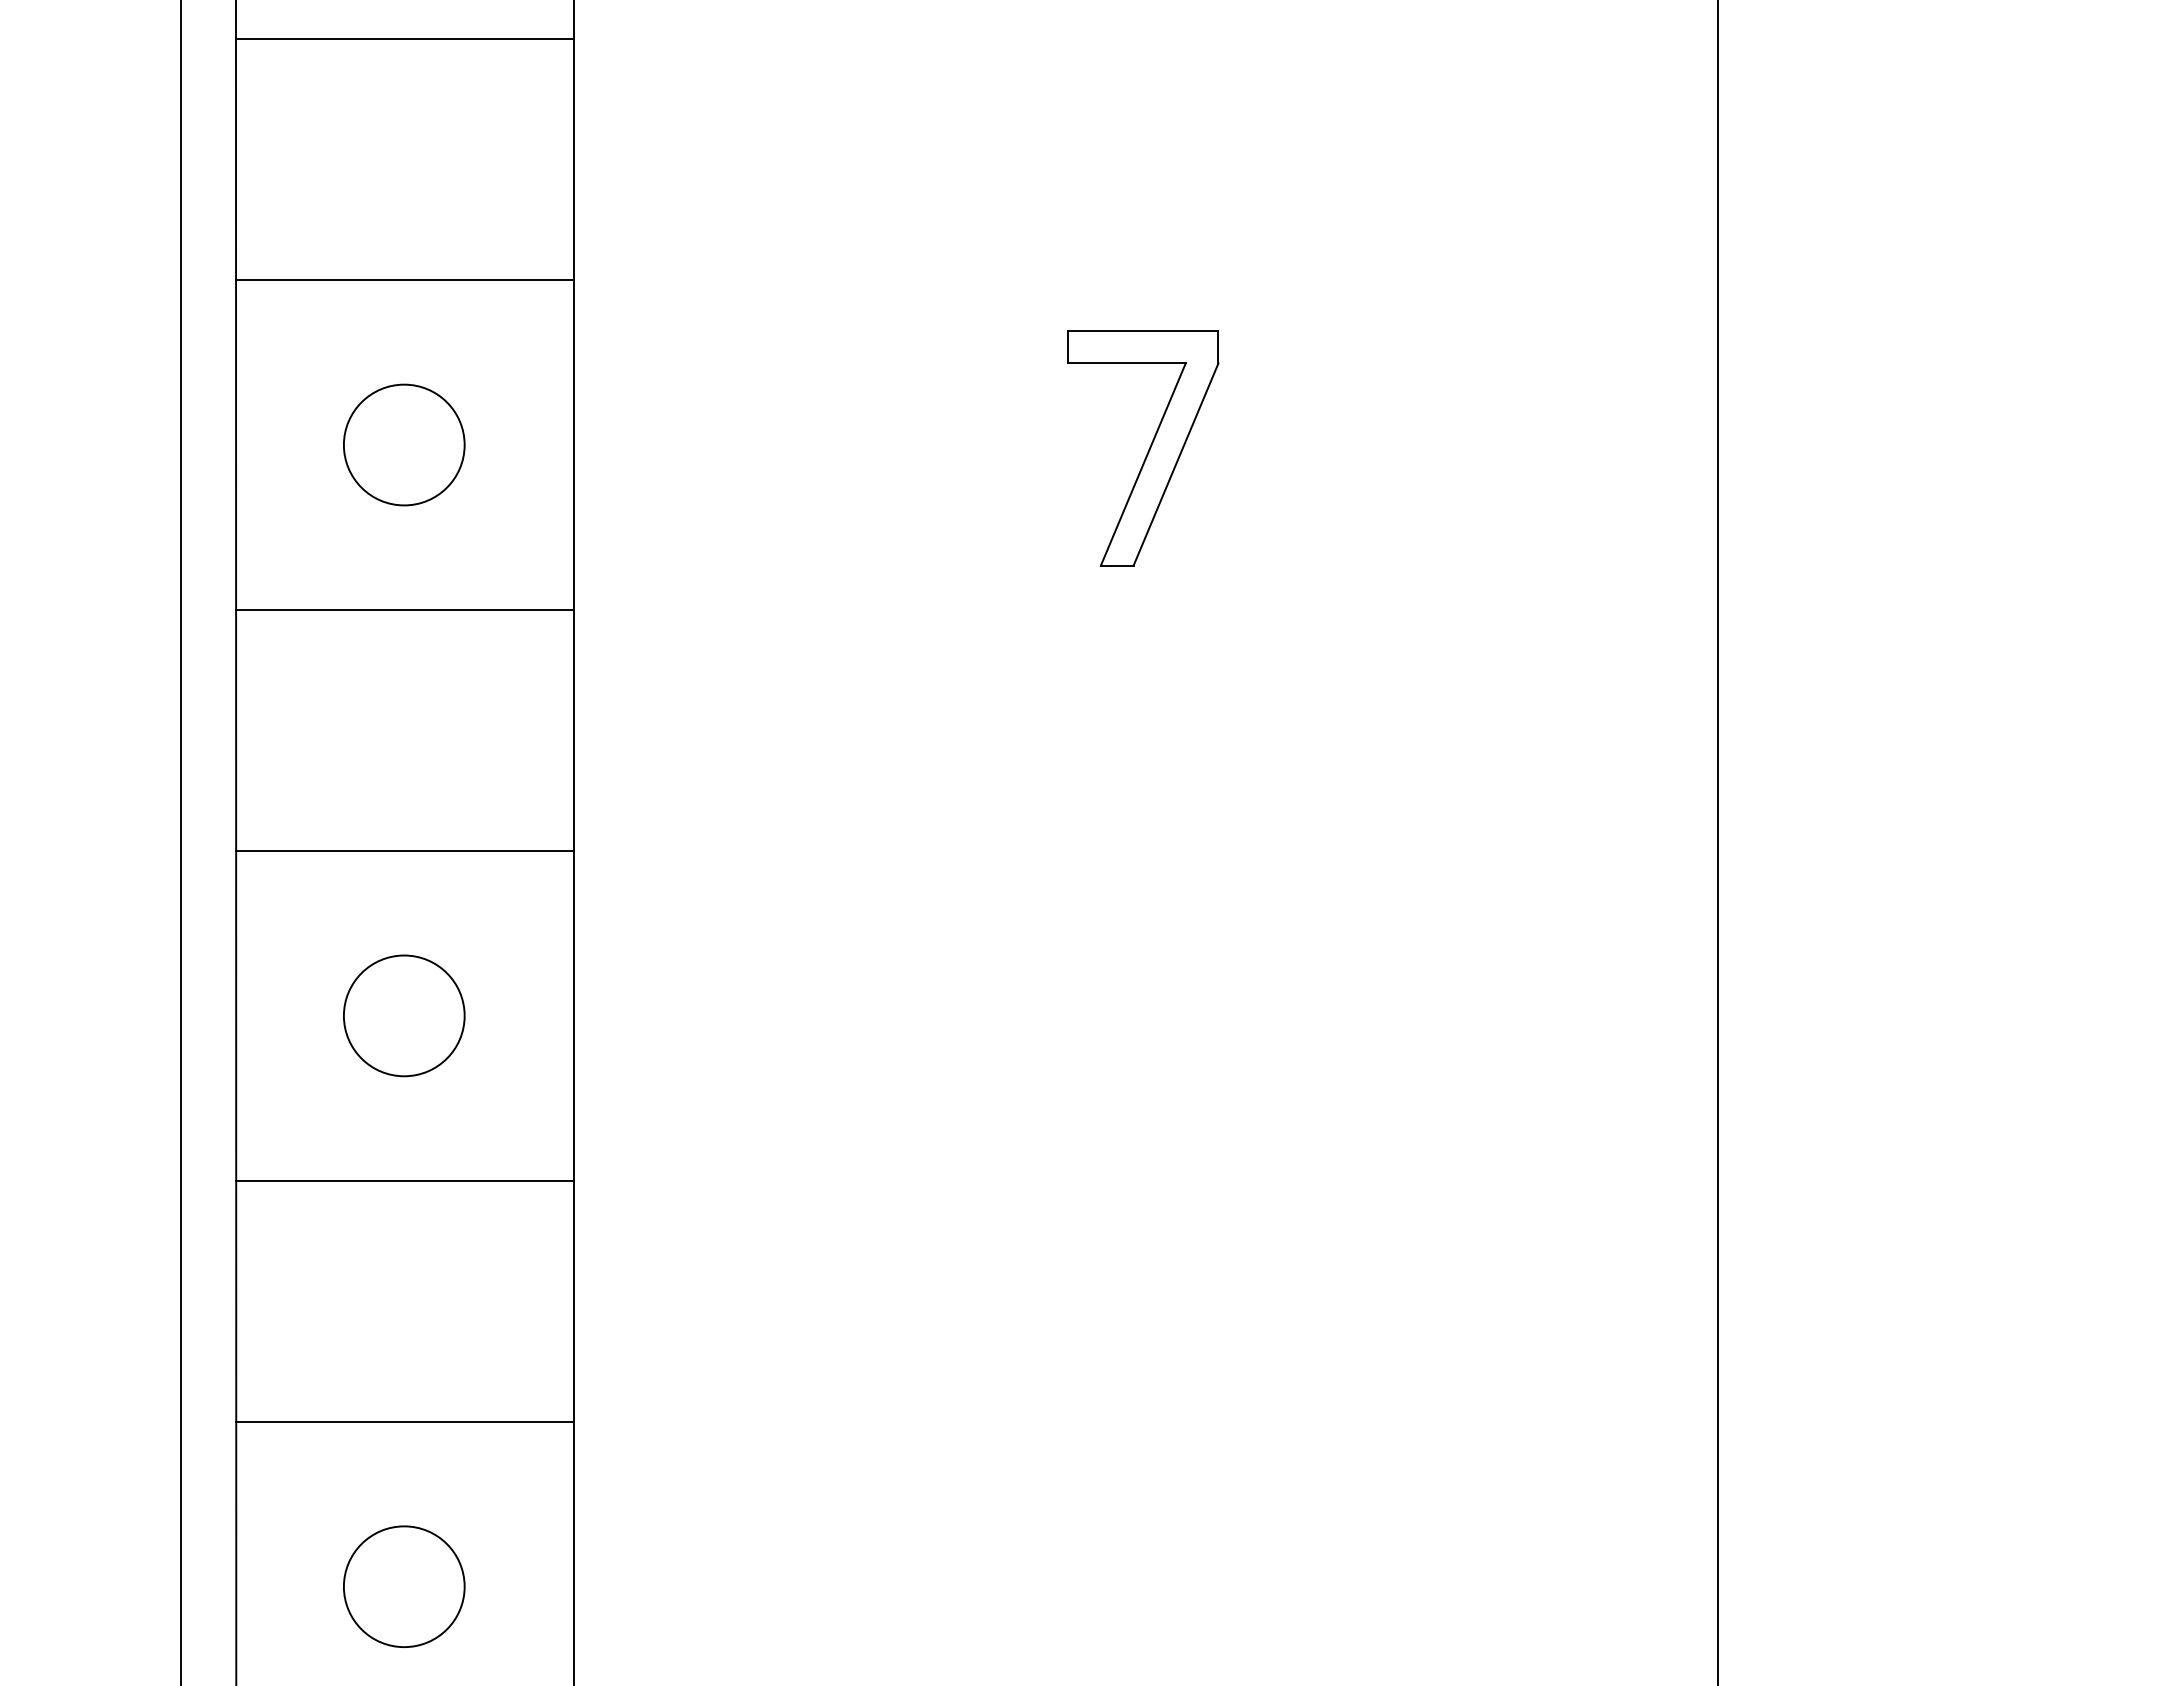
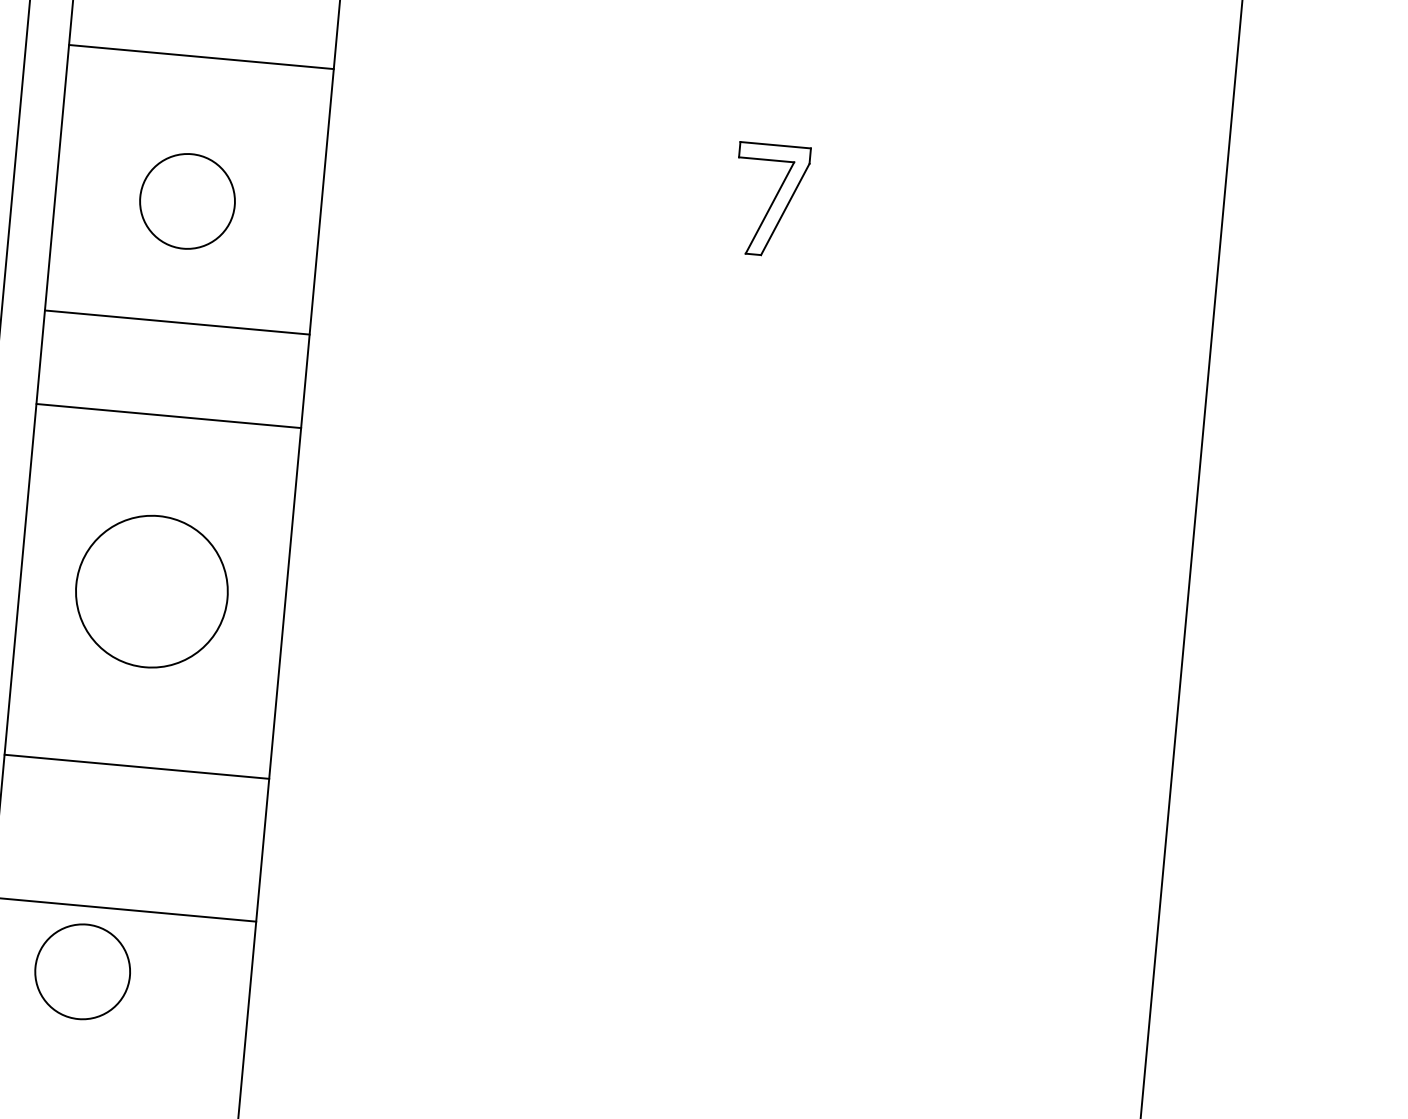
line: (405, 280) -> (201, 57), moved
circle: (404, 444) -> (187, 201), moved
part: (1143, 448) -> (770, 200), size x0.6
line: (405, 609) -> (177, 322), moved
line: (405, 851) -> (168, 416), moved
circle: (404, 1015) -> (152, 591), size x1.6
line: (405, 1180) -> (137, 766), moved
circle: (404, 1586) -> (82, 971), moved

